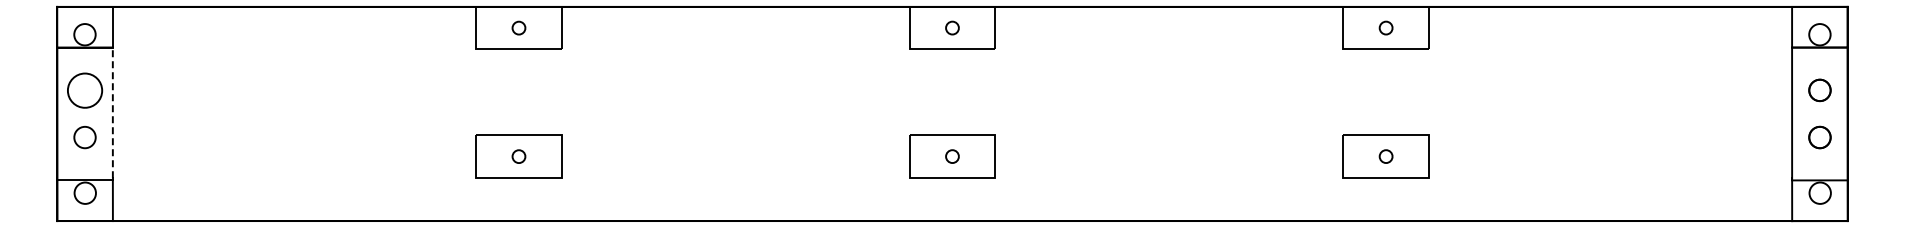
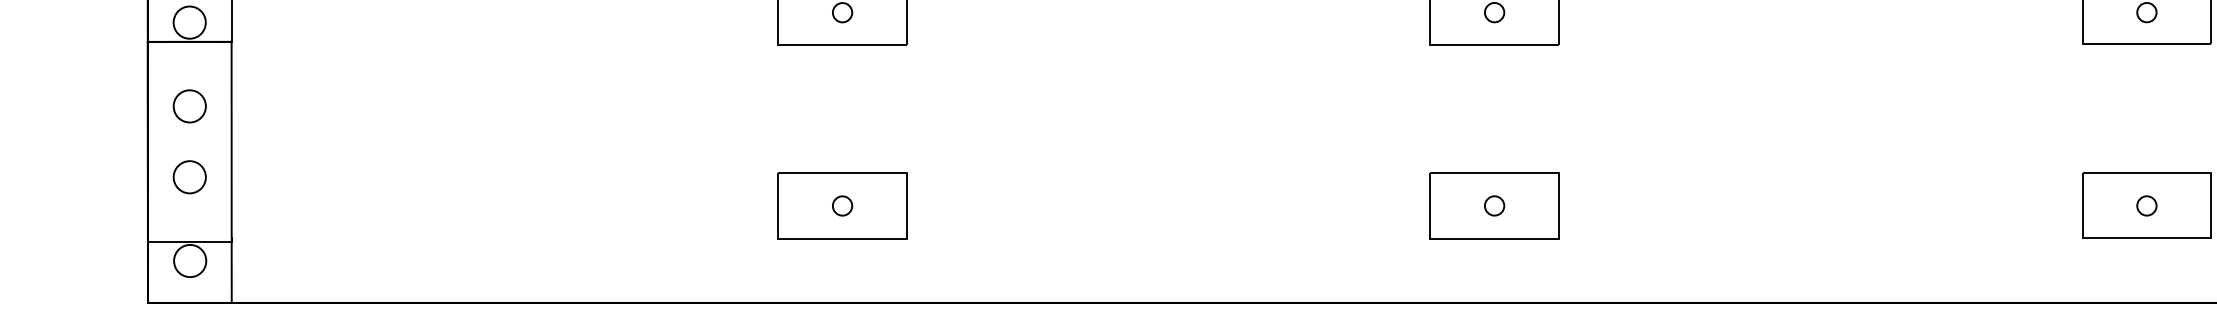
part: (84, 89) -> (188, 105), size x0.62
line: (112, 112) -> (231, 139), dashed -> solid

